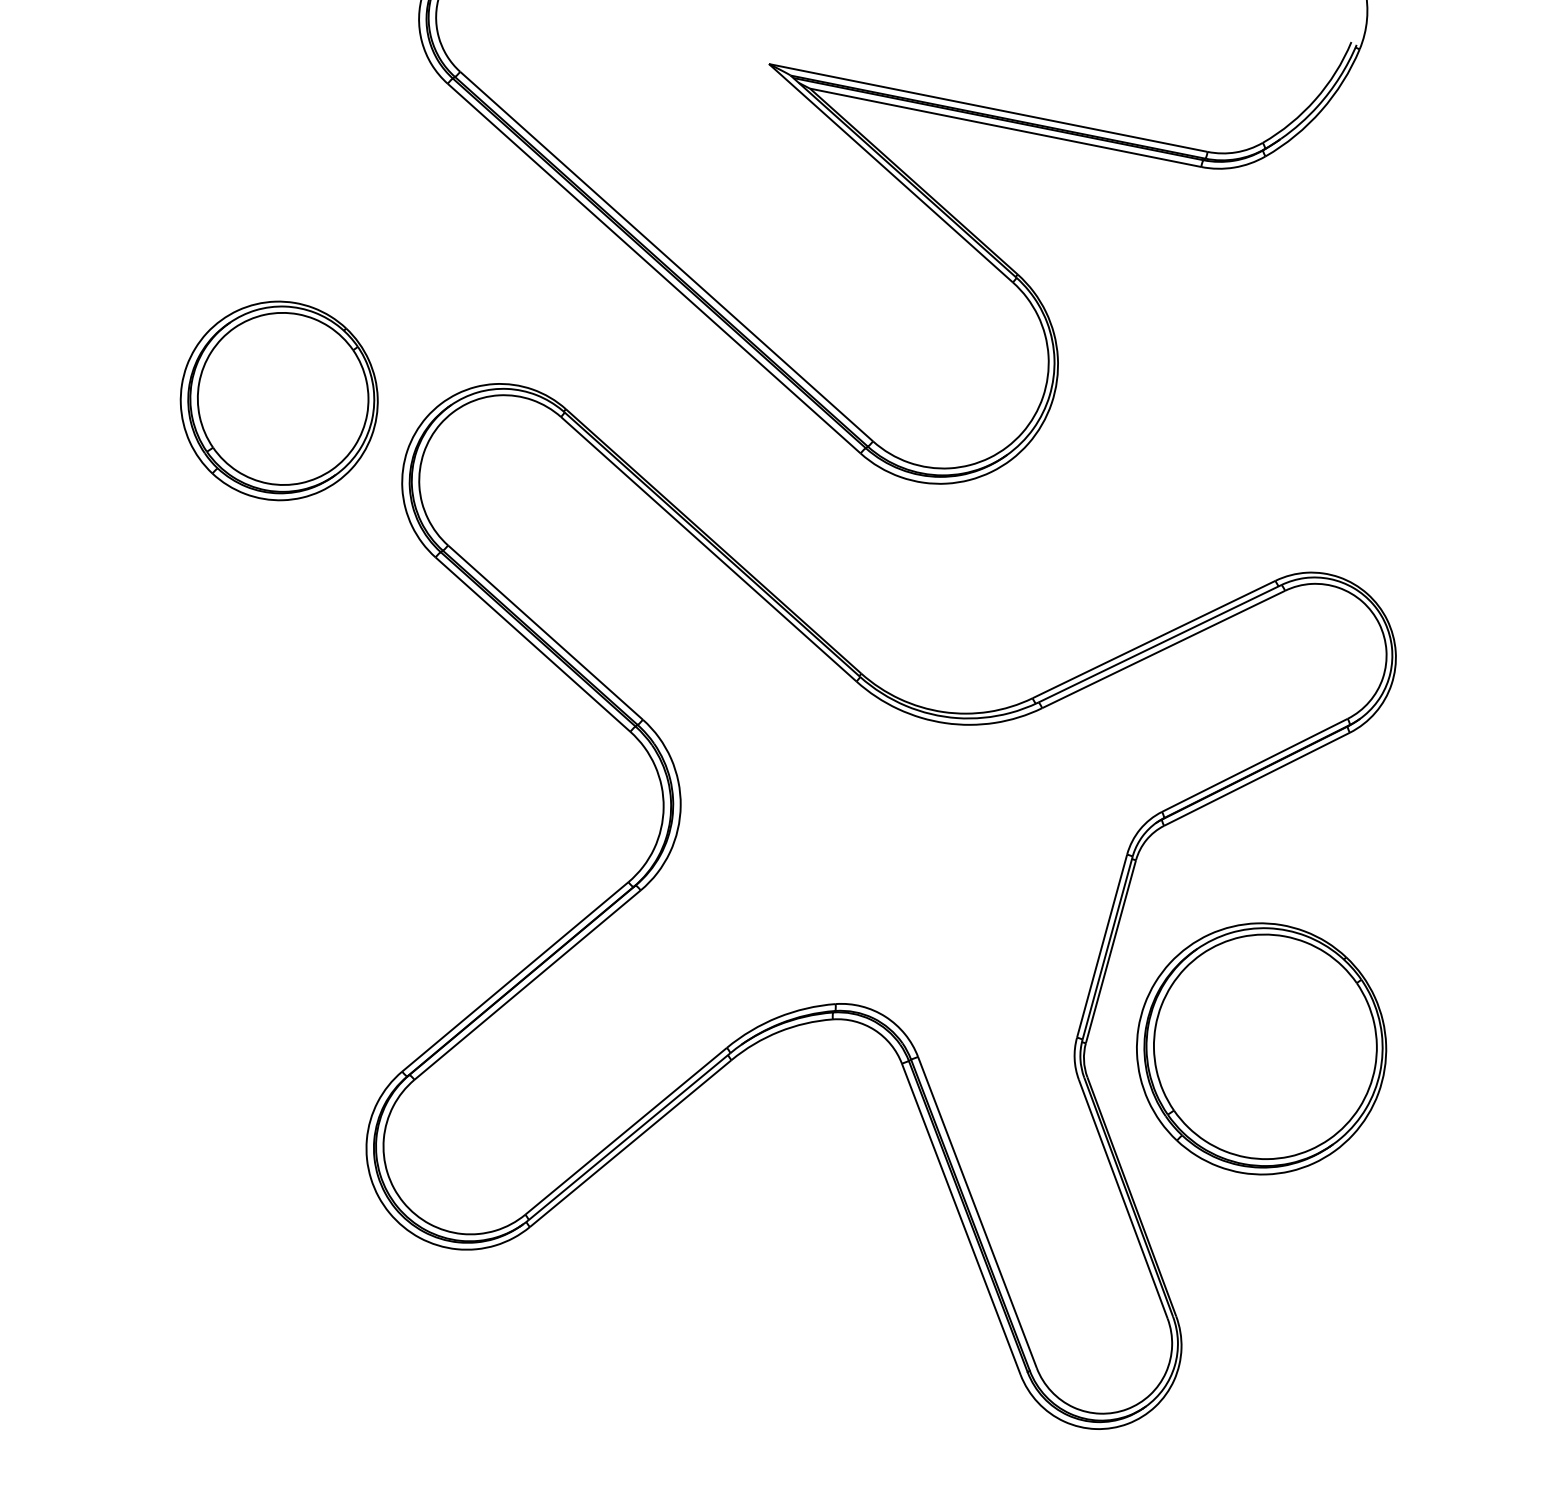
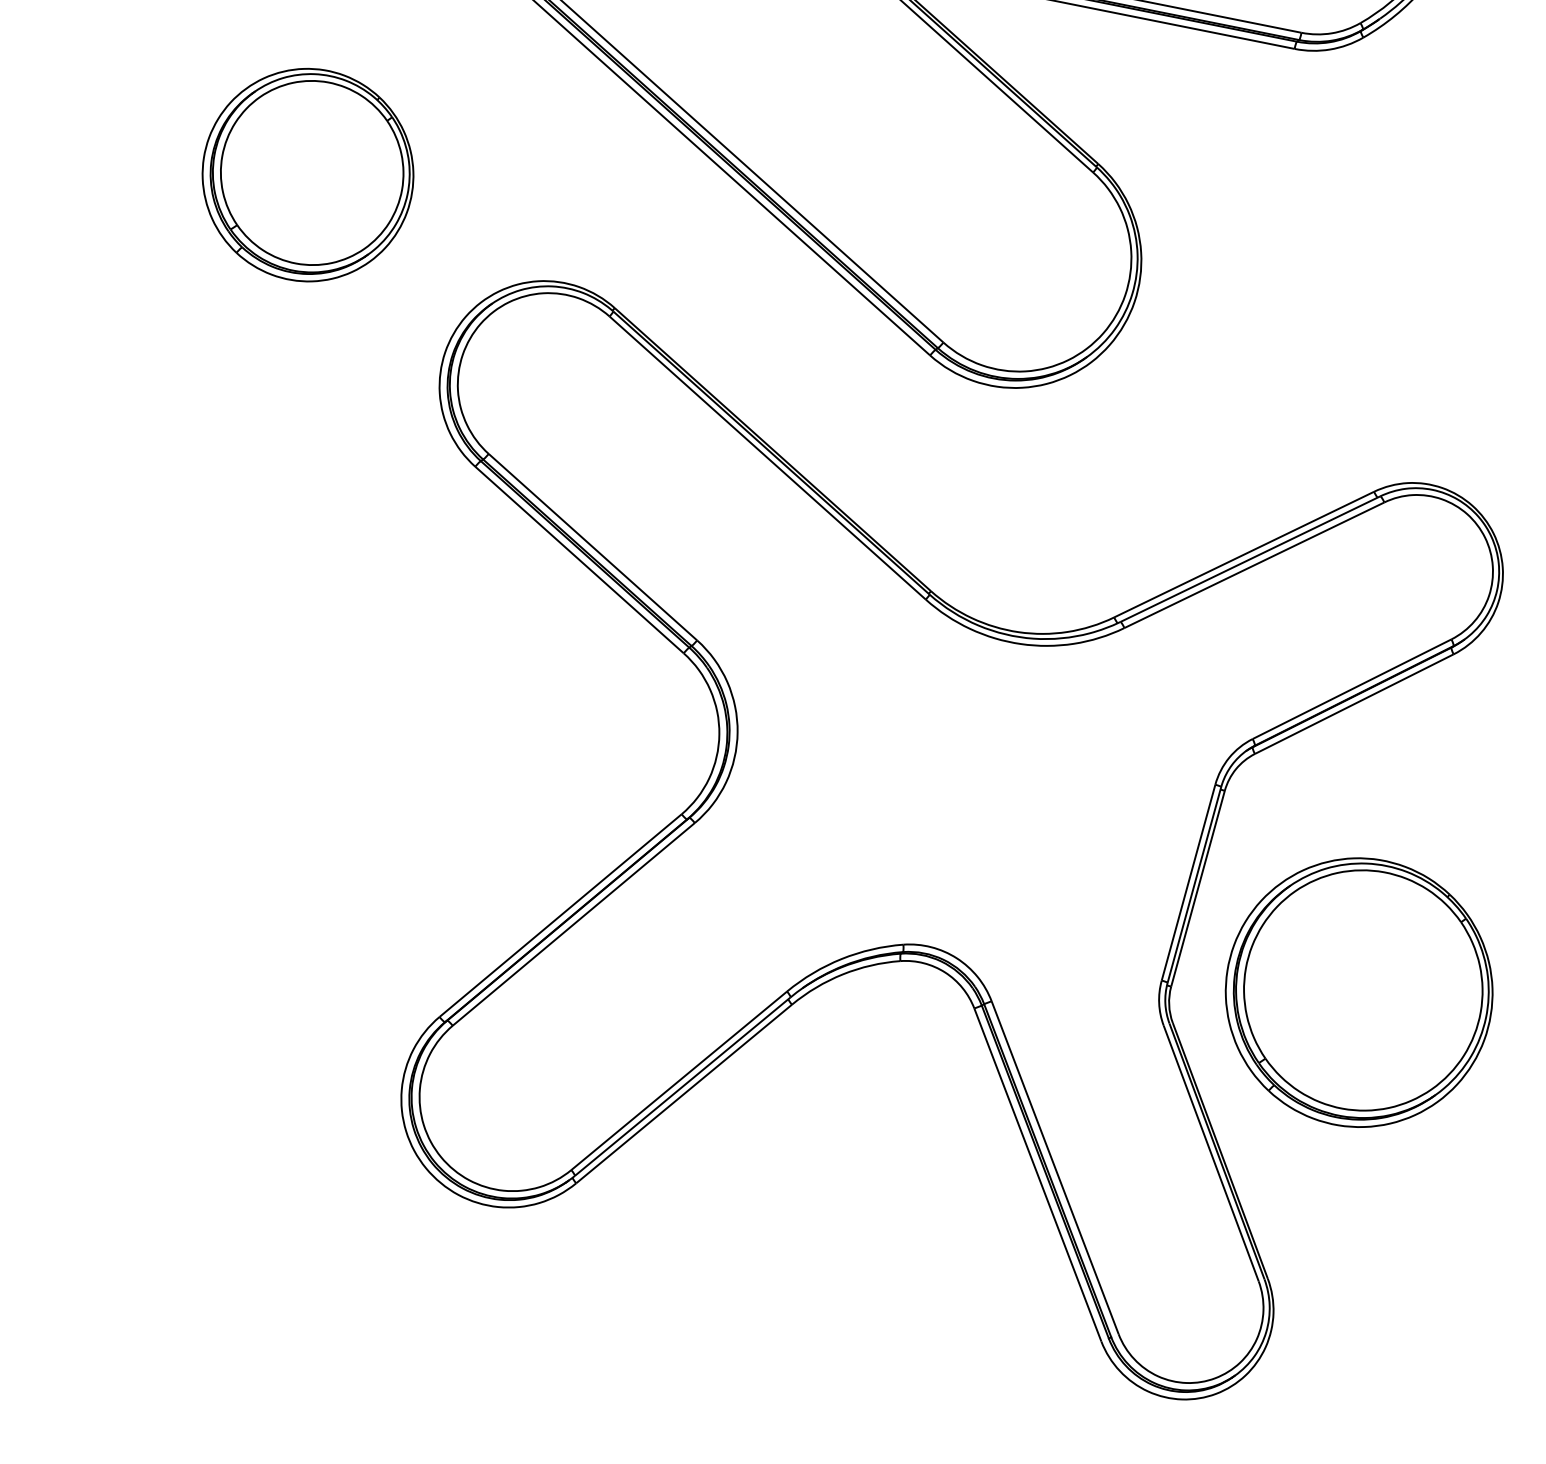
part: (278, 400) -> (307, 174), moved

